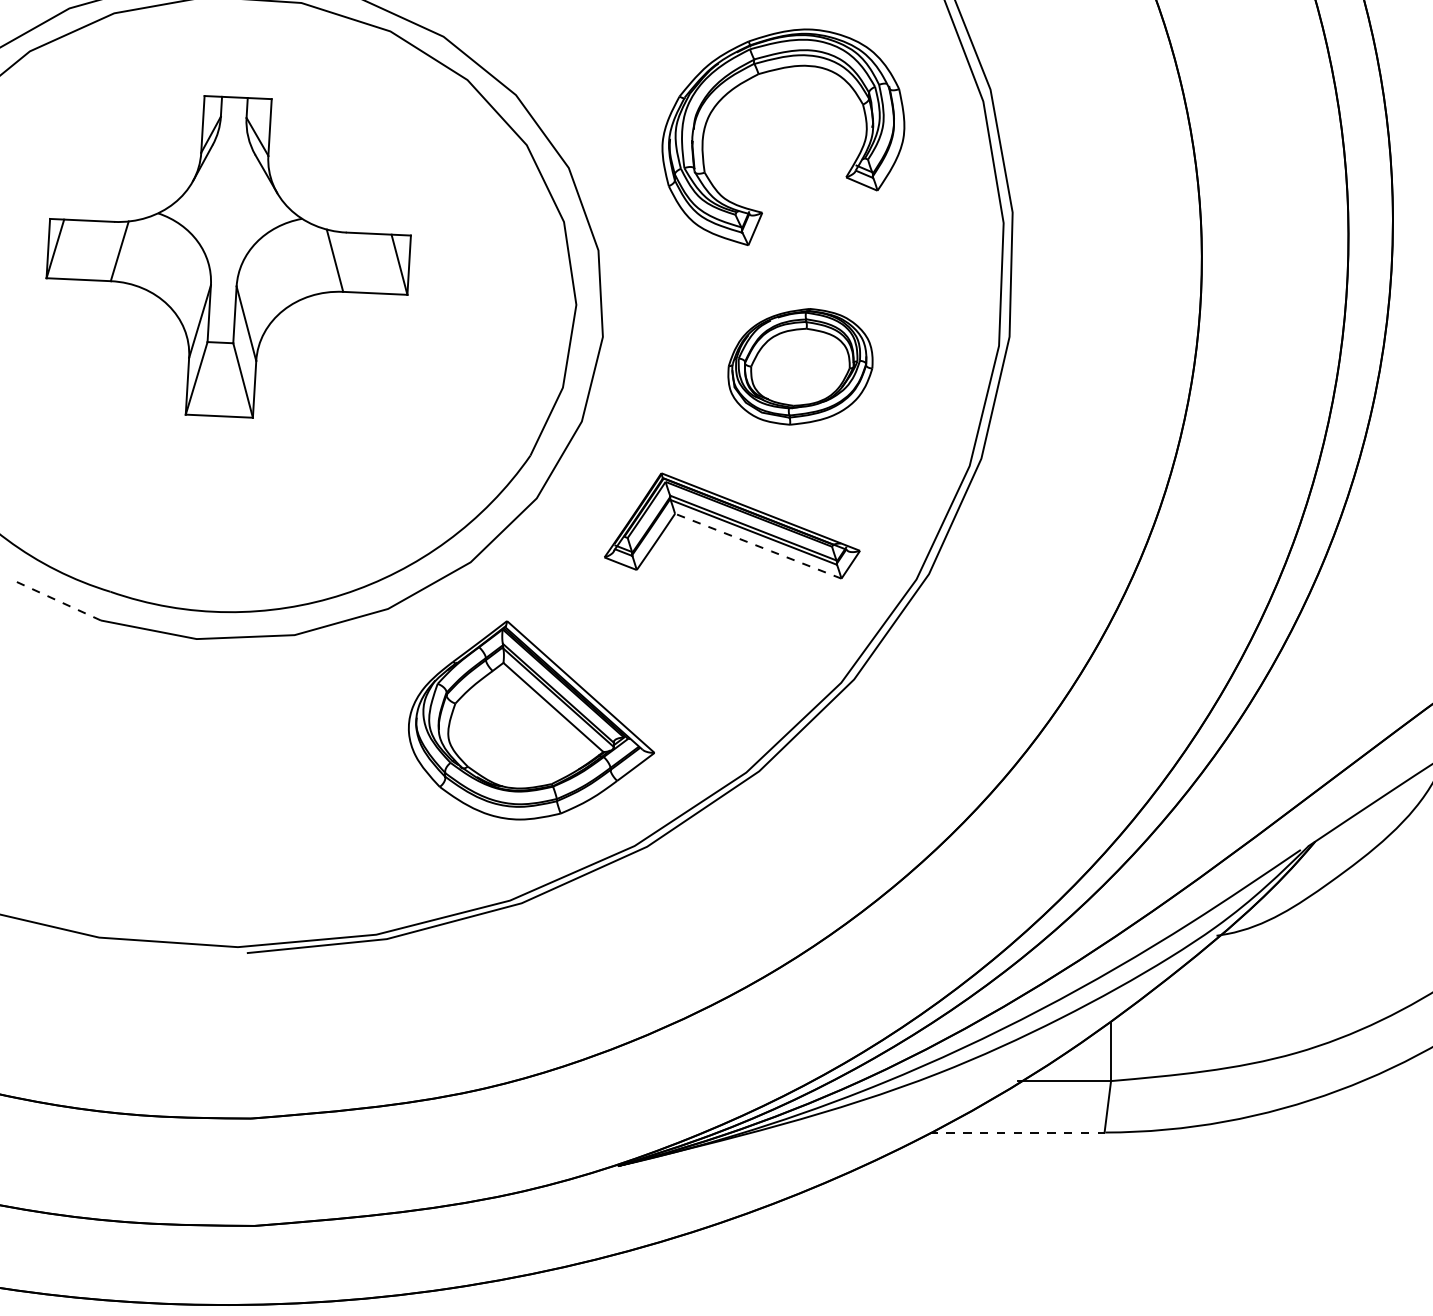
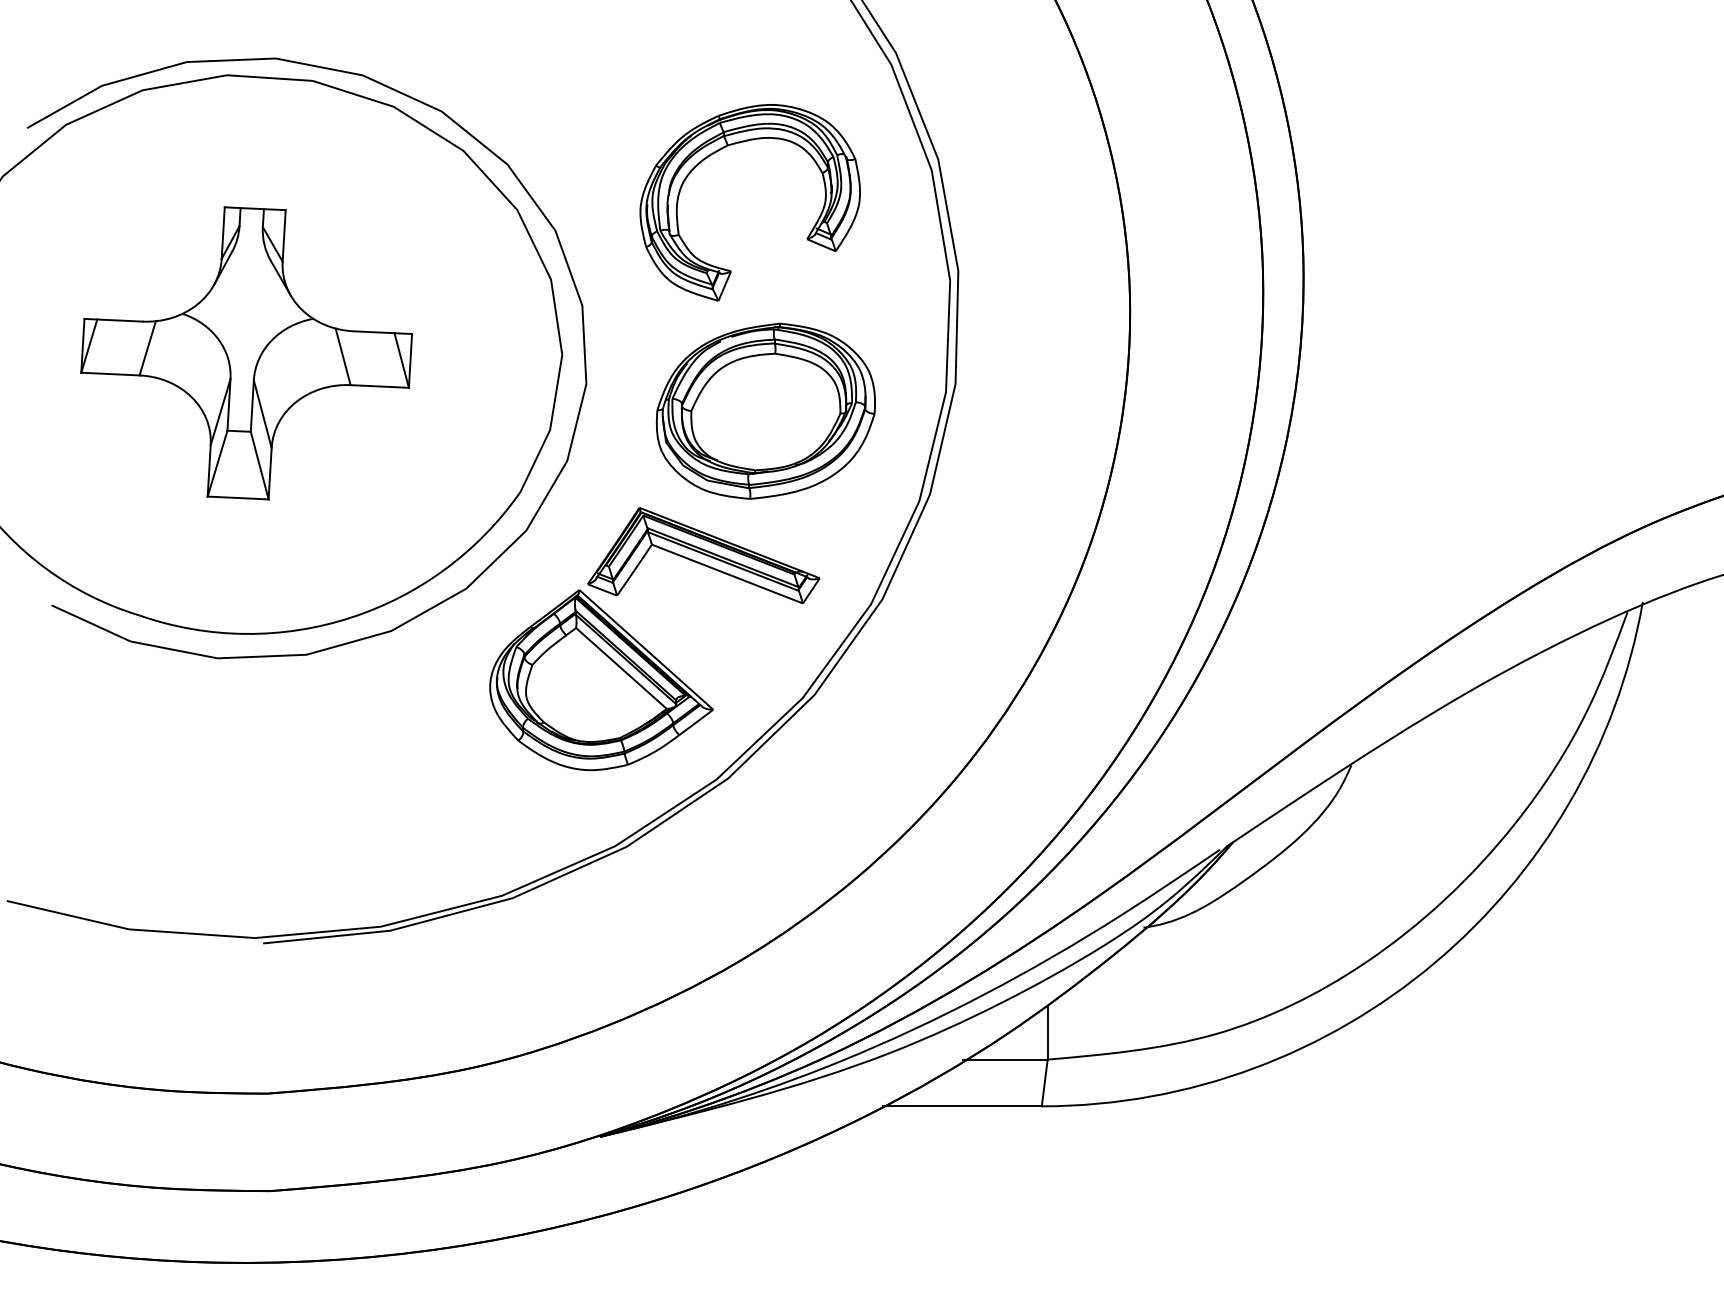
part: (228, 257) -> (246, 353), moved
part: (800, 366) -> (765, 410), size x1.67
line: (759, 546) -> (728, 574), dashed -> solid
line: (56, 600) -> (90, 623), dashed -> solid
part: (531, 720) -> (601, 680), moved
line: (1017, 1132) -> (962, 1106), dashed -> solid

